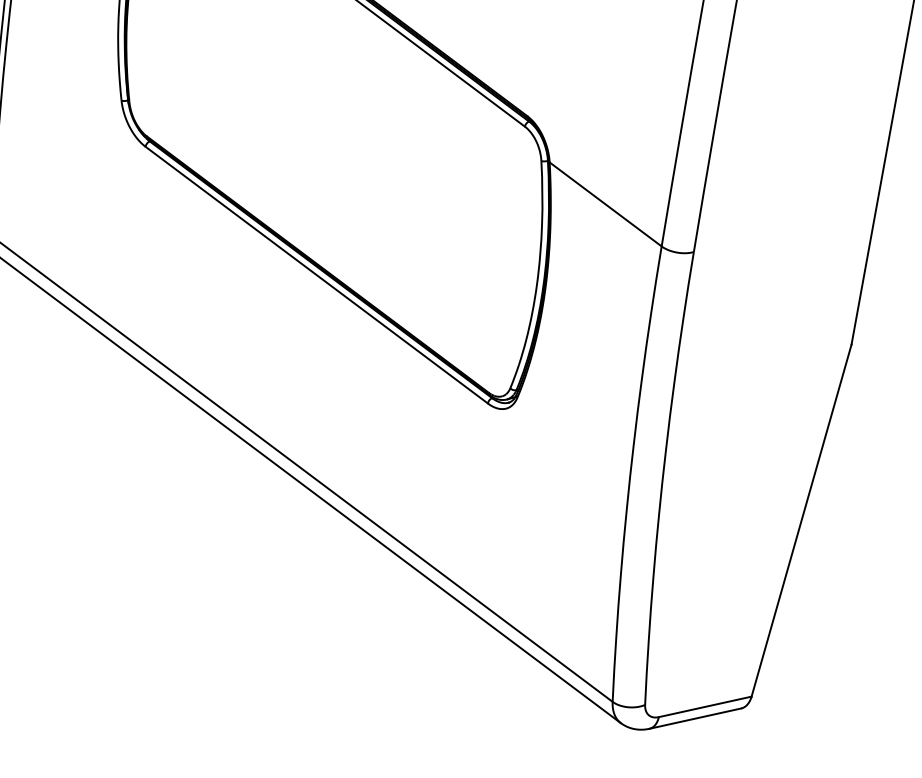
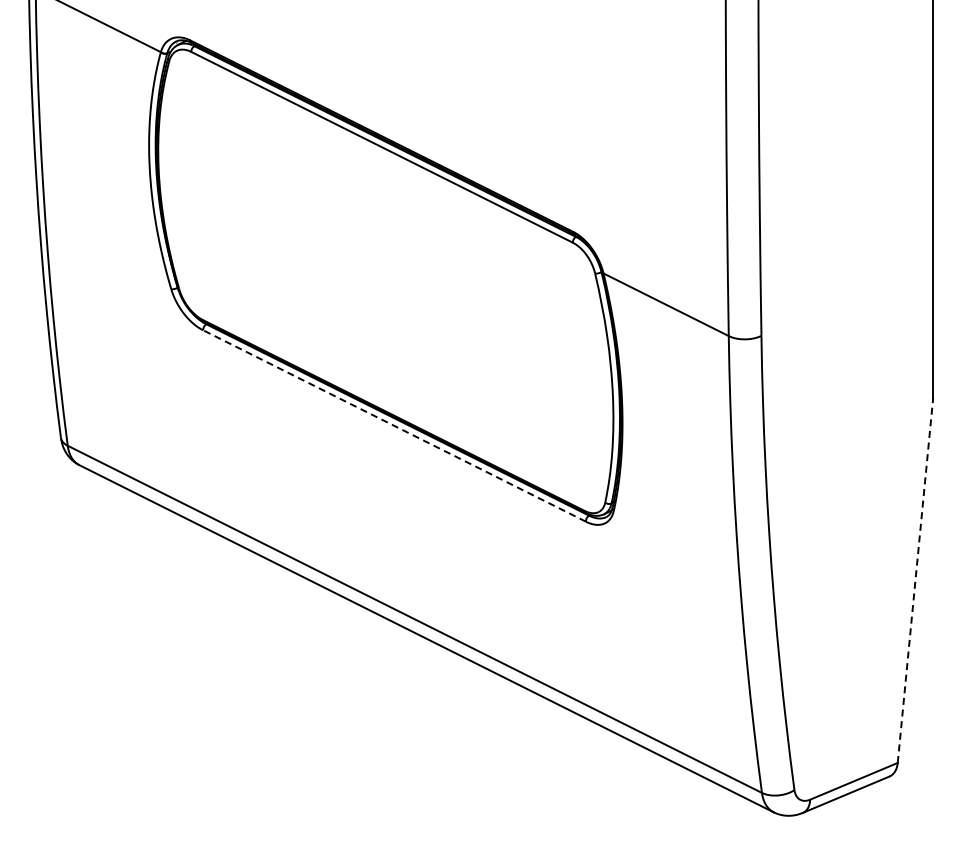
line: (316, 275) -> (394, 426), solid -> dashed
line: (801, 520) -> (915, 580), solid -> dashed

